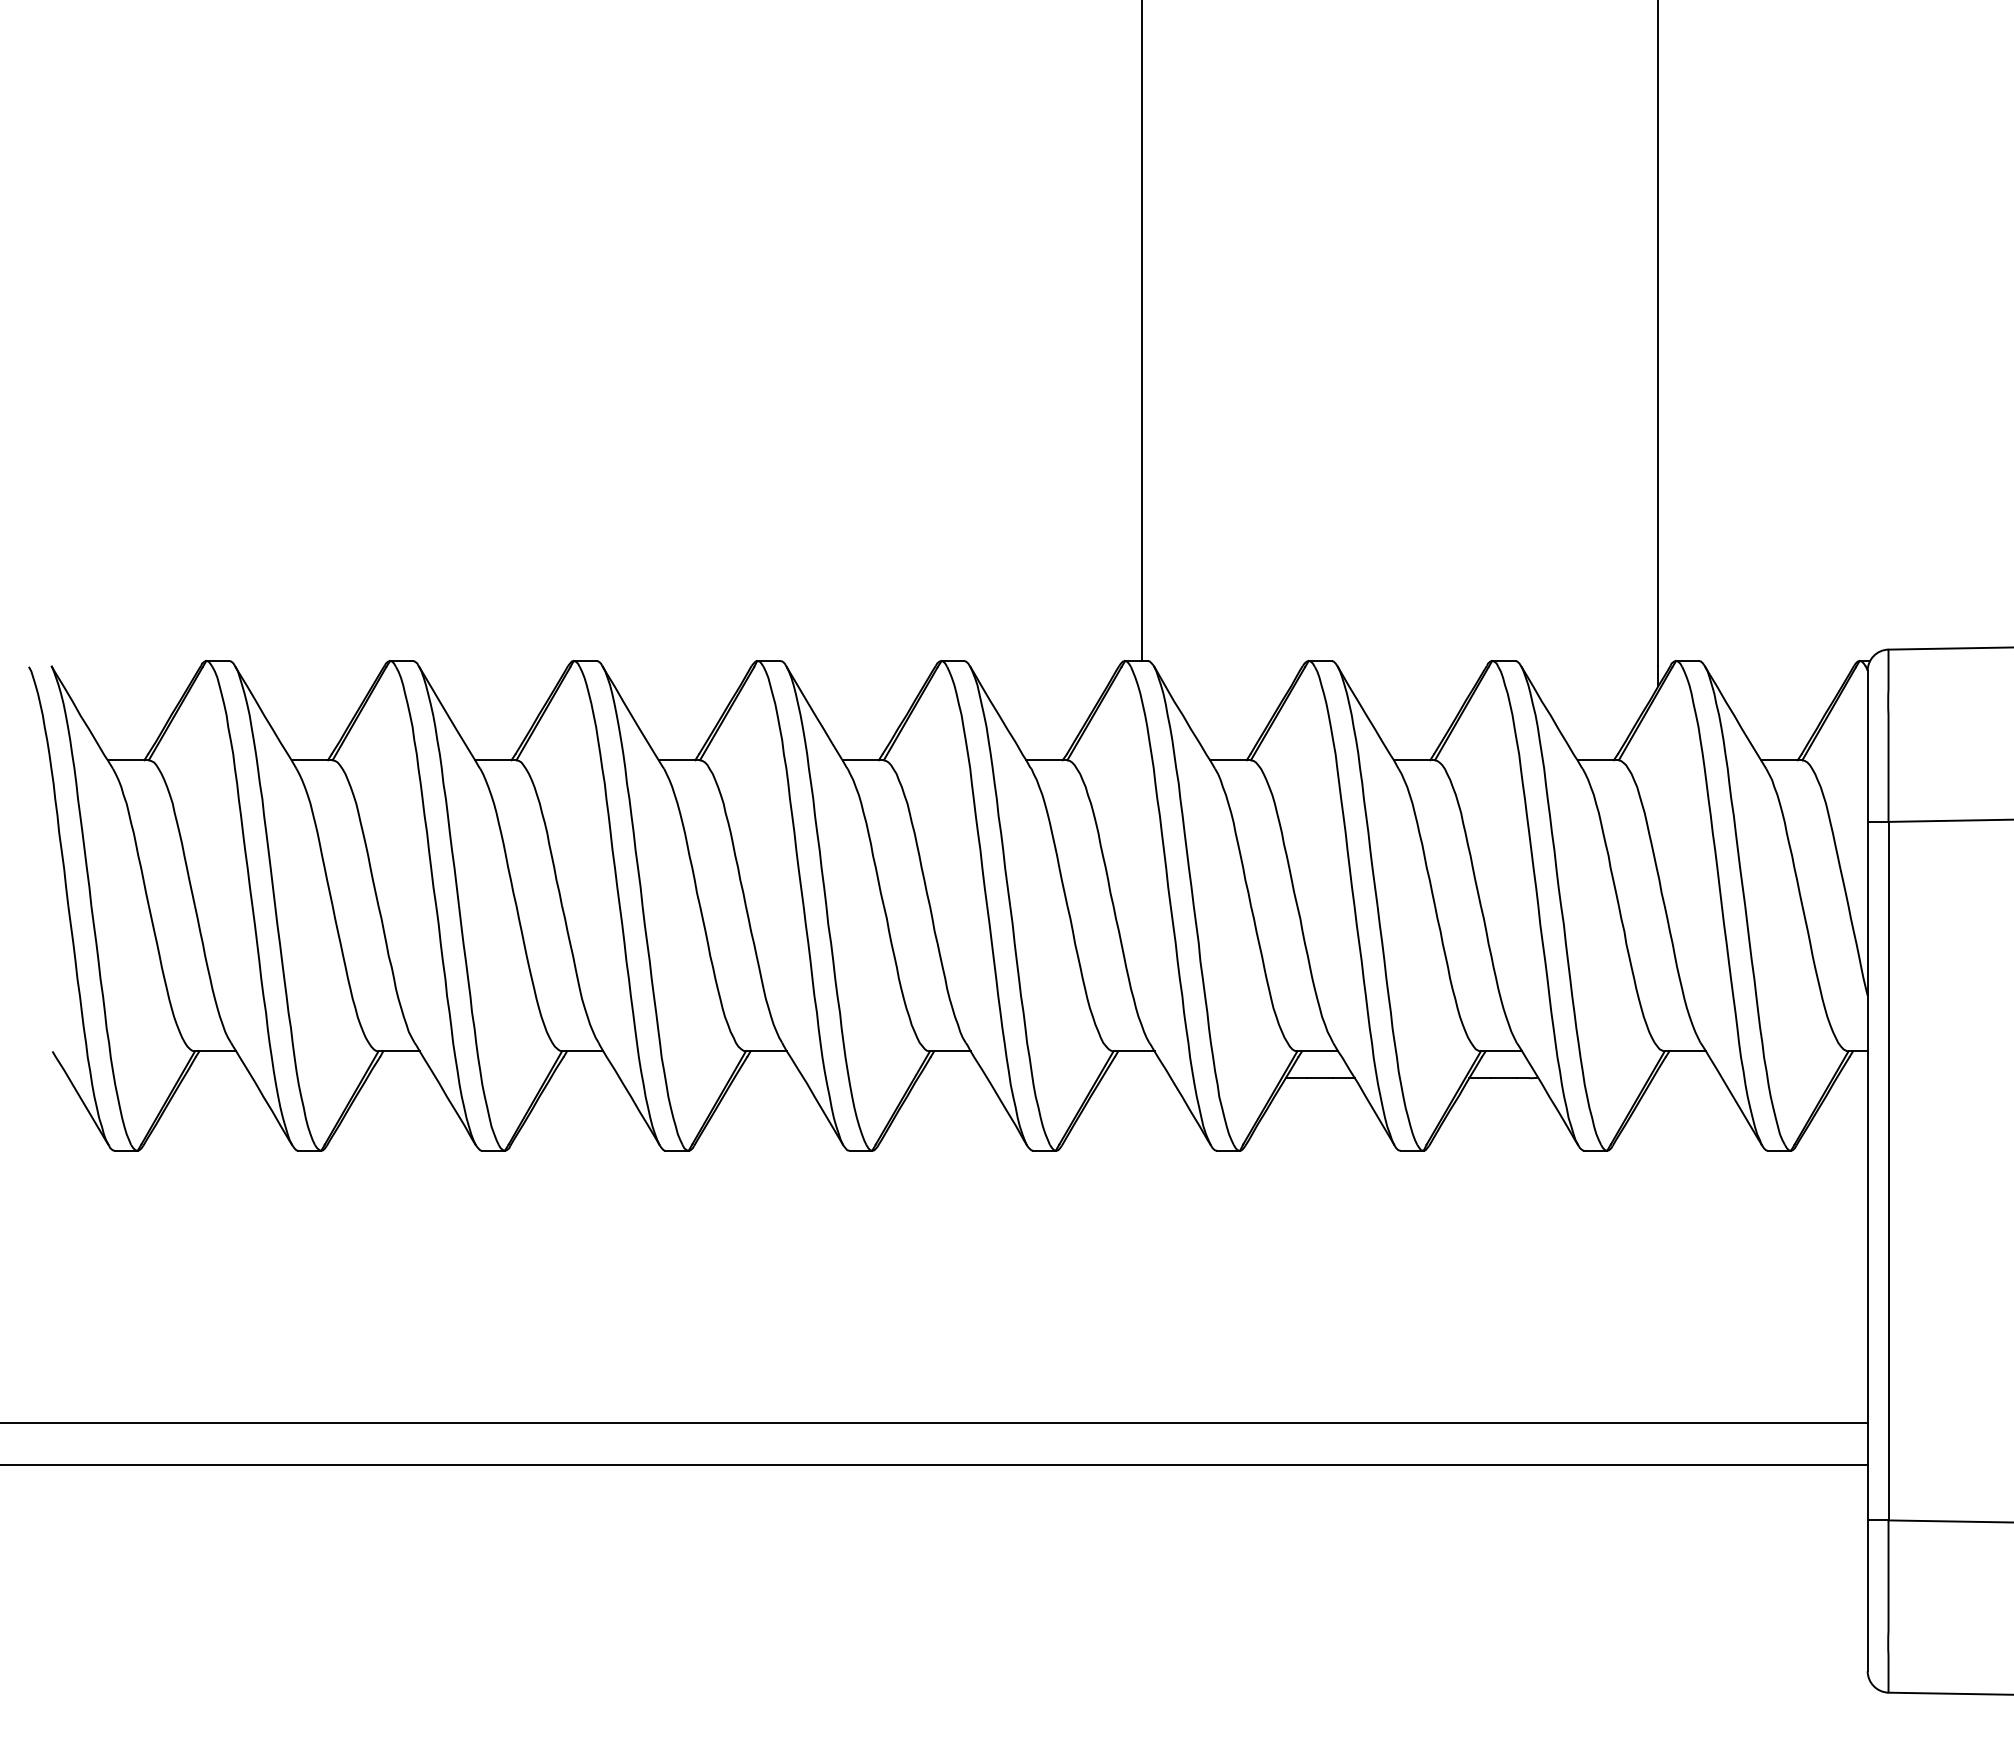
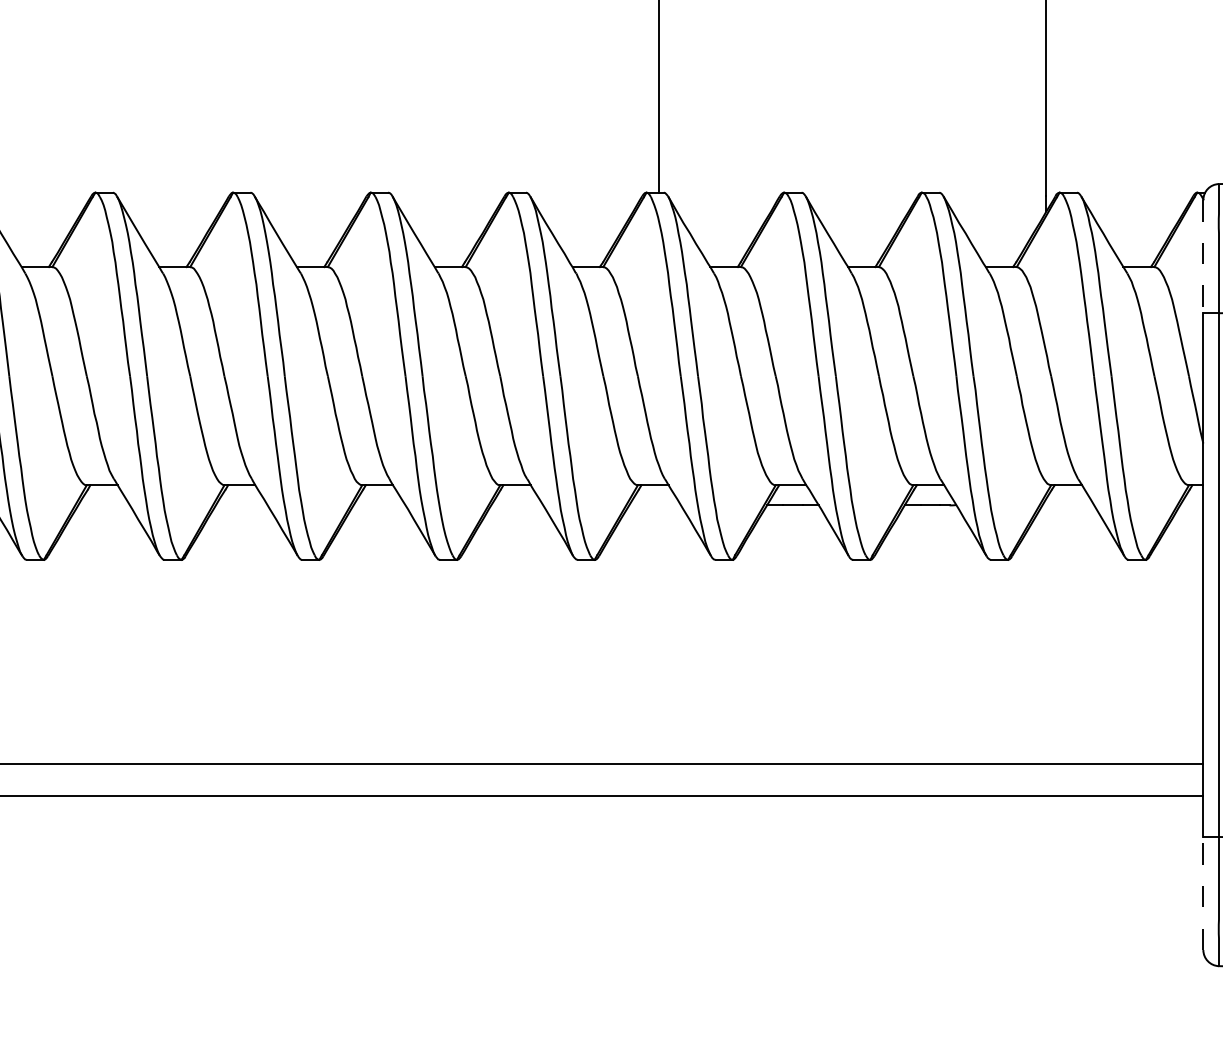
line: (1867, 747) -> (1203, 257), solid -> dashed
line: (1867, 1595) -> (1203, 893), solid -> dashed

